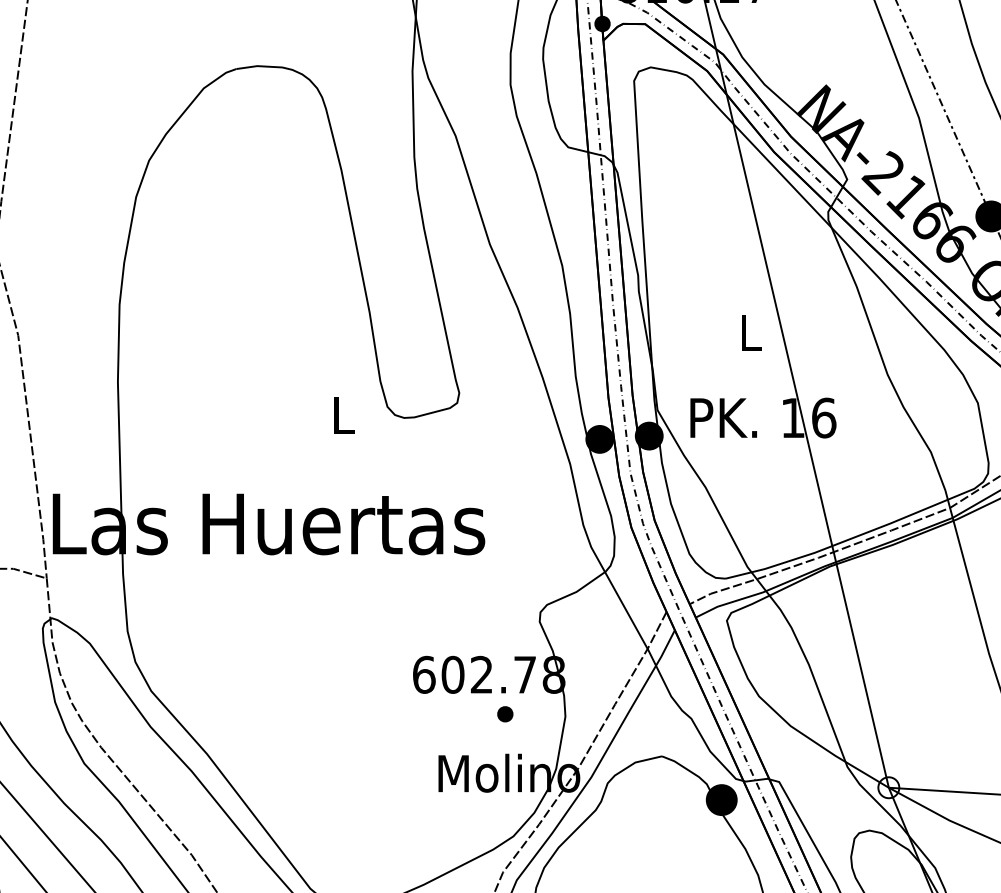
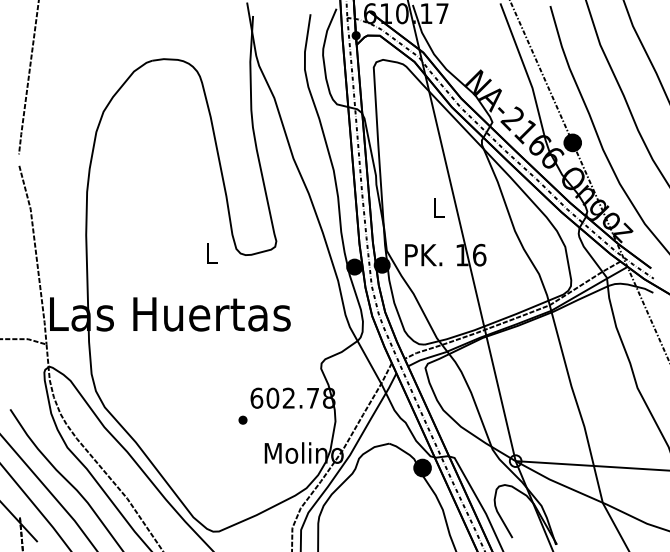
part: (504, 713) -> (242, 419), moved

